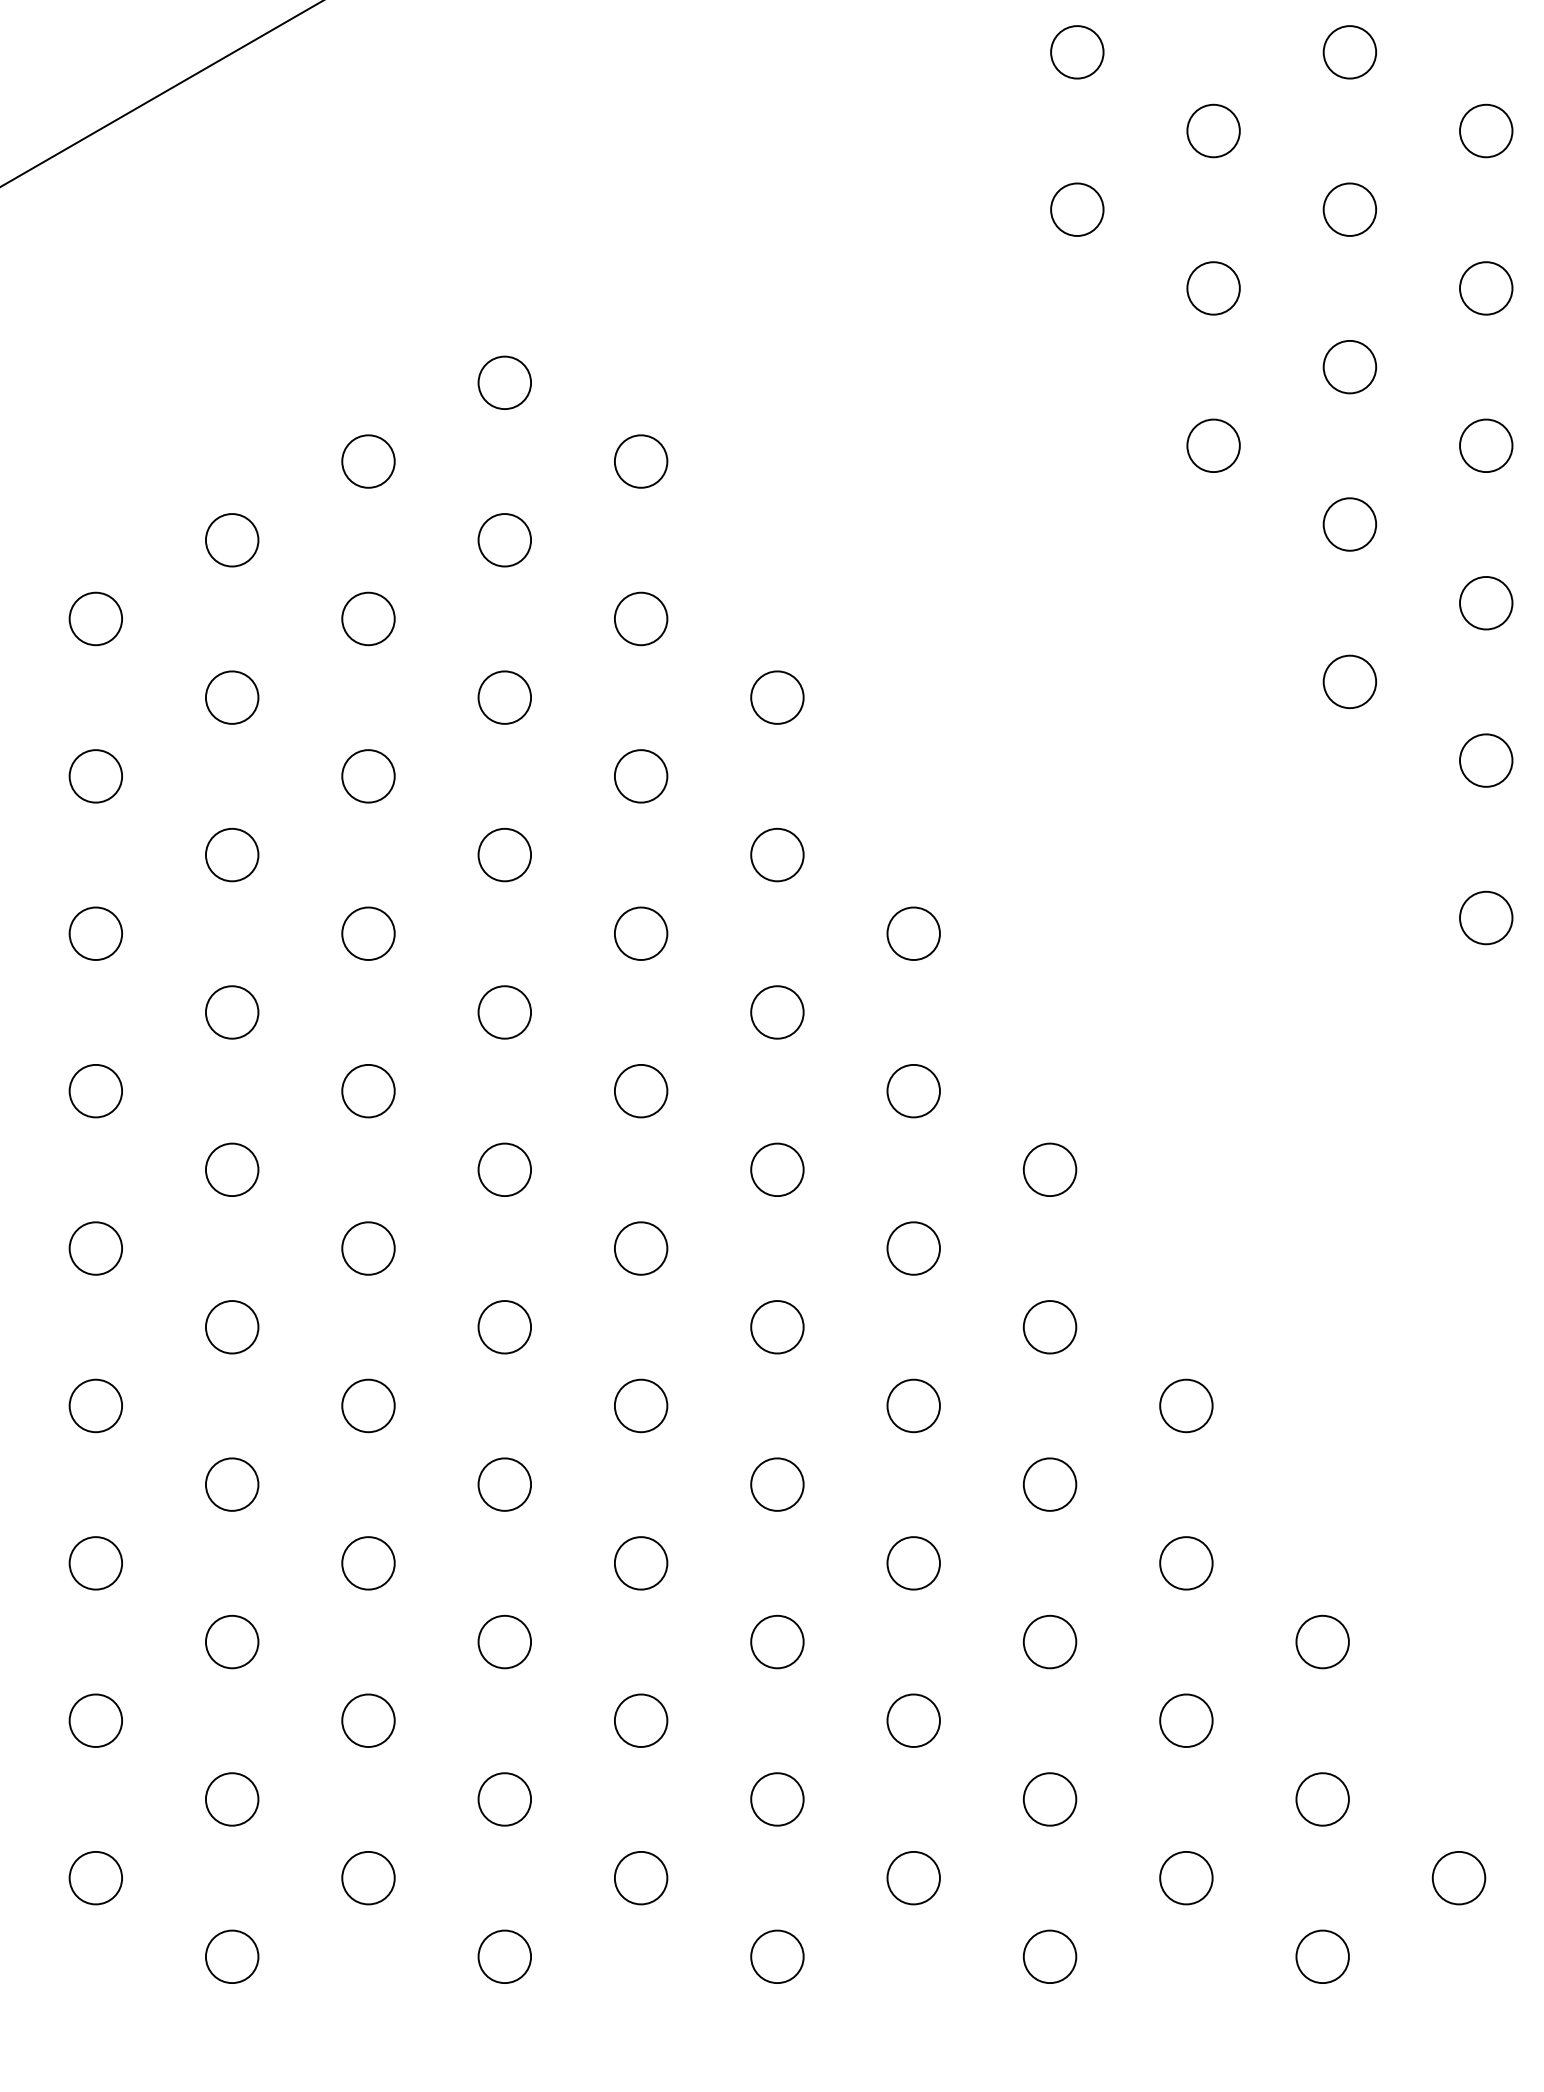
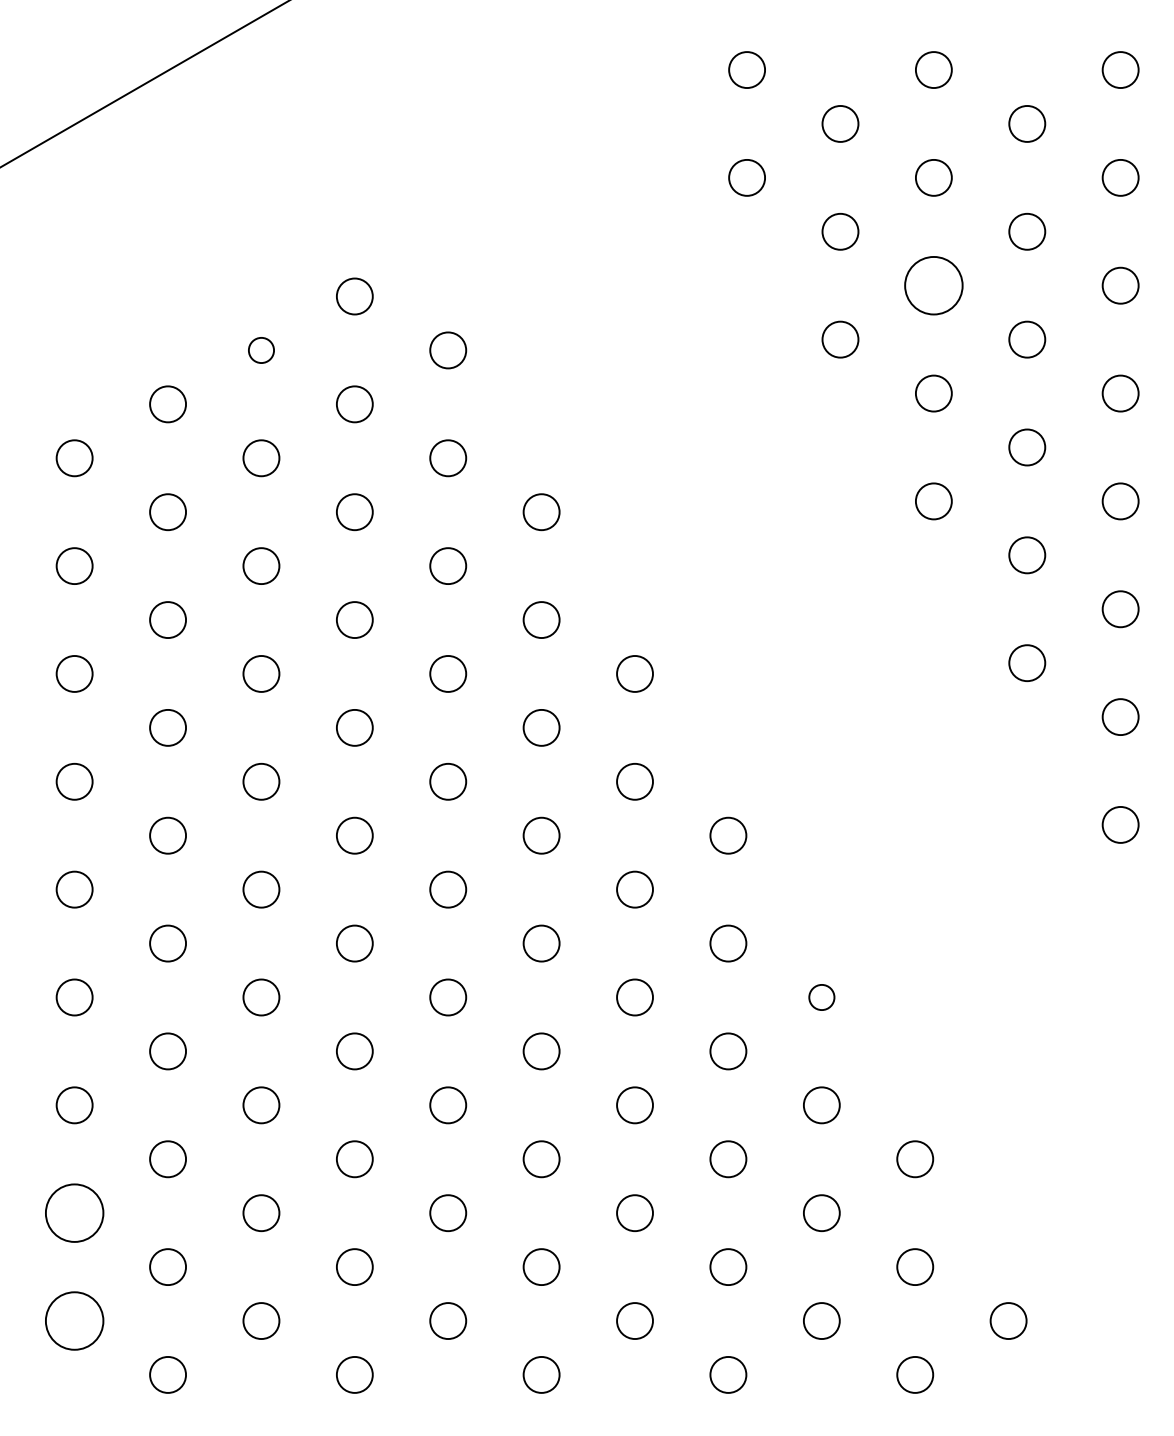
circle: (1349, 366) -> (933, 285), size x1.6
circle: (368, 461) -> (261, 350), size x0.7
circle: (1185, 1405) -> (821, 997), size x0.7
circle: (95, 1721) -> (74, 1213), size x1.6
circle: (95, 1878) -> (74, 1321), size x1.6

